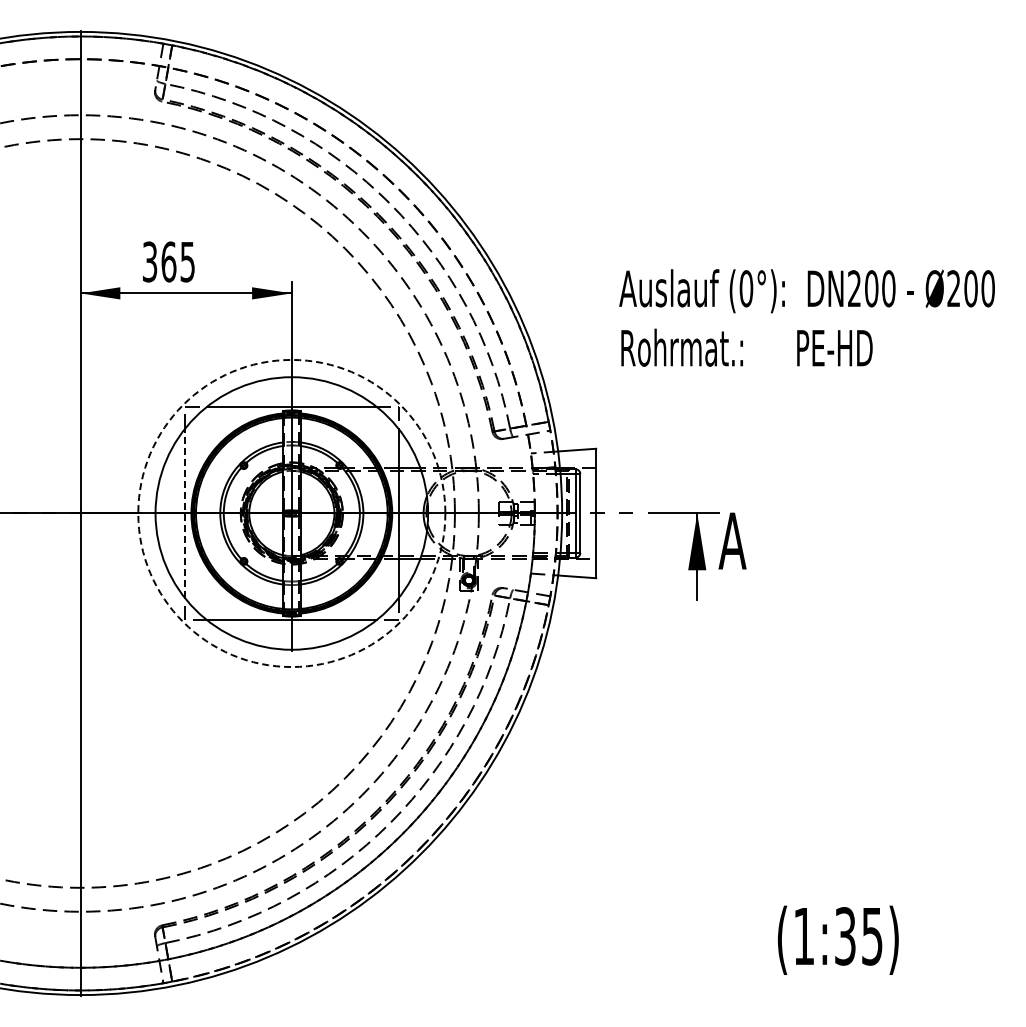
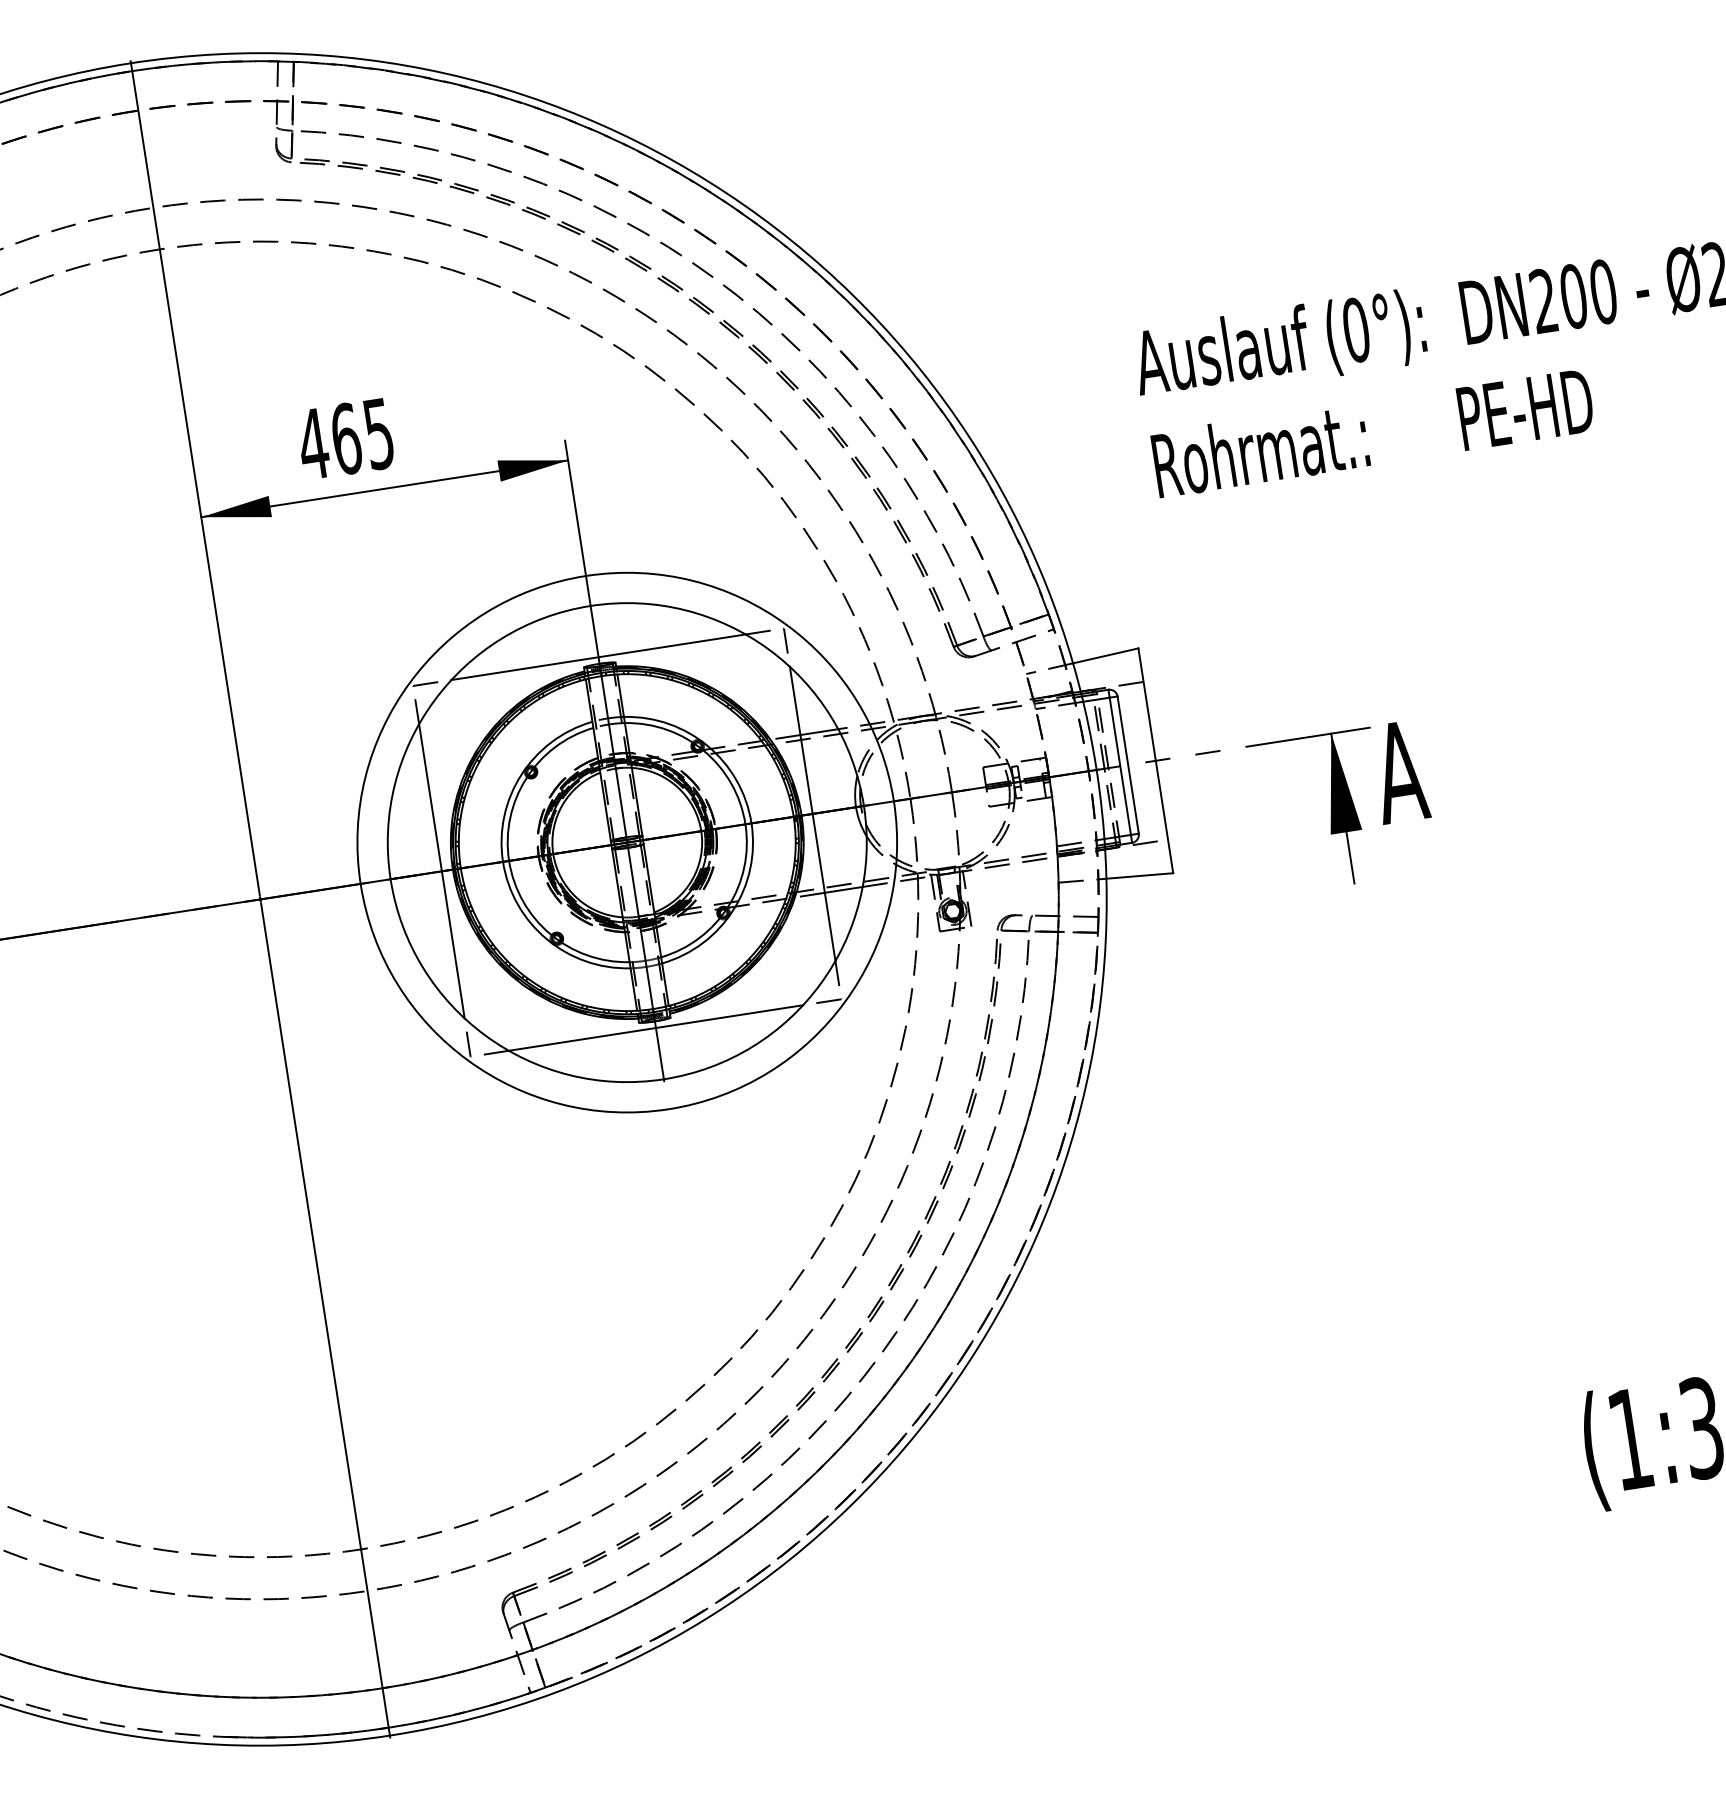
text: (149, 261) -> (312, 443), 365 -> 465
line: (185, 513) -> (442, 871), dashed -> solid
circle: (291, 513) -> (626, 842), dashed -> solid

